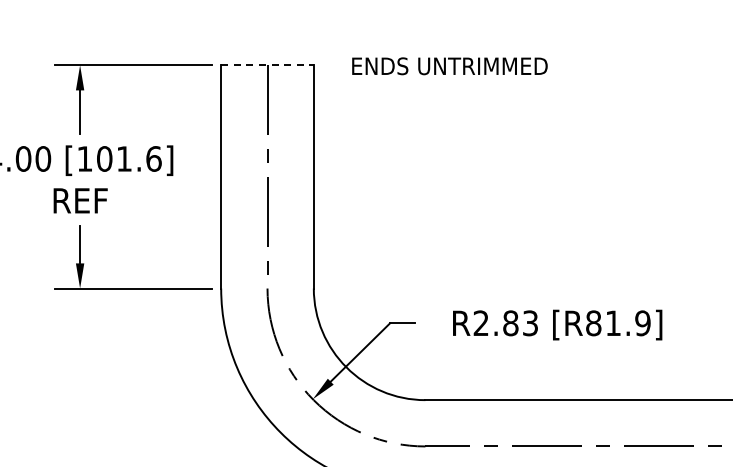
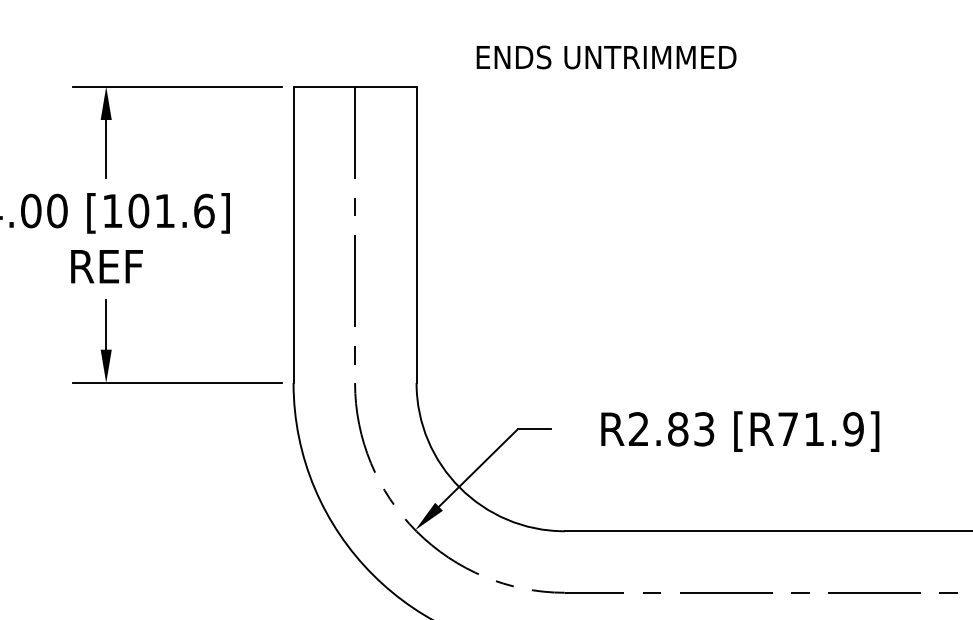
line: (268, 65) -> (356, 86), dashed -> solid
text: (449, 66) -> (606, 57), moved
text: (593, 323) -> (787, 429), [R81.9] -> [R71.9]

